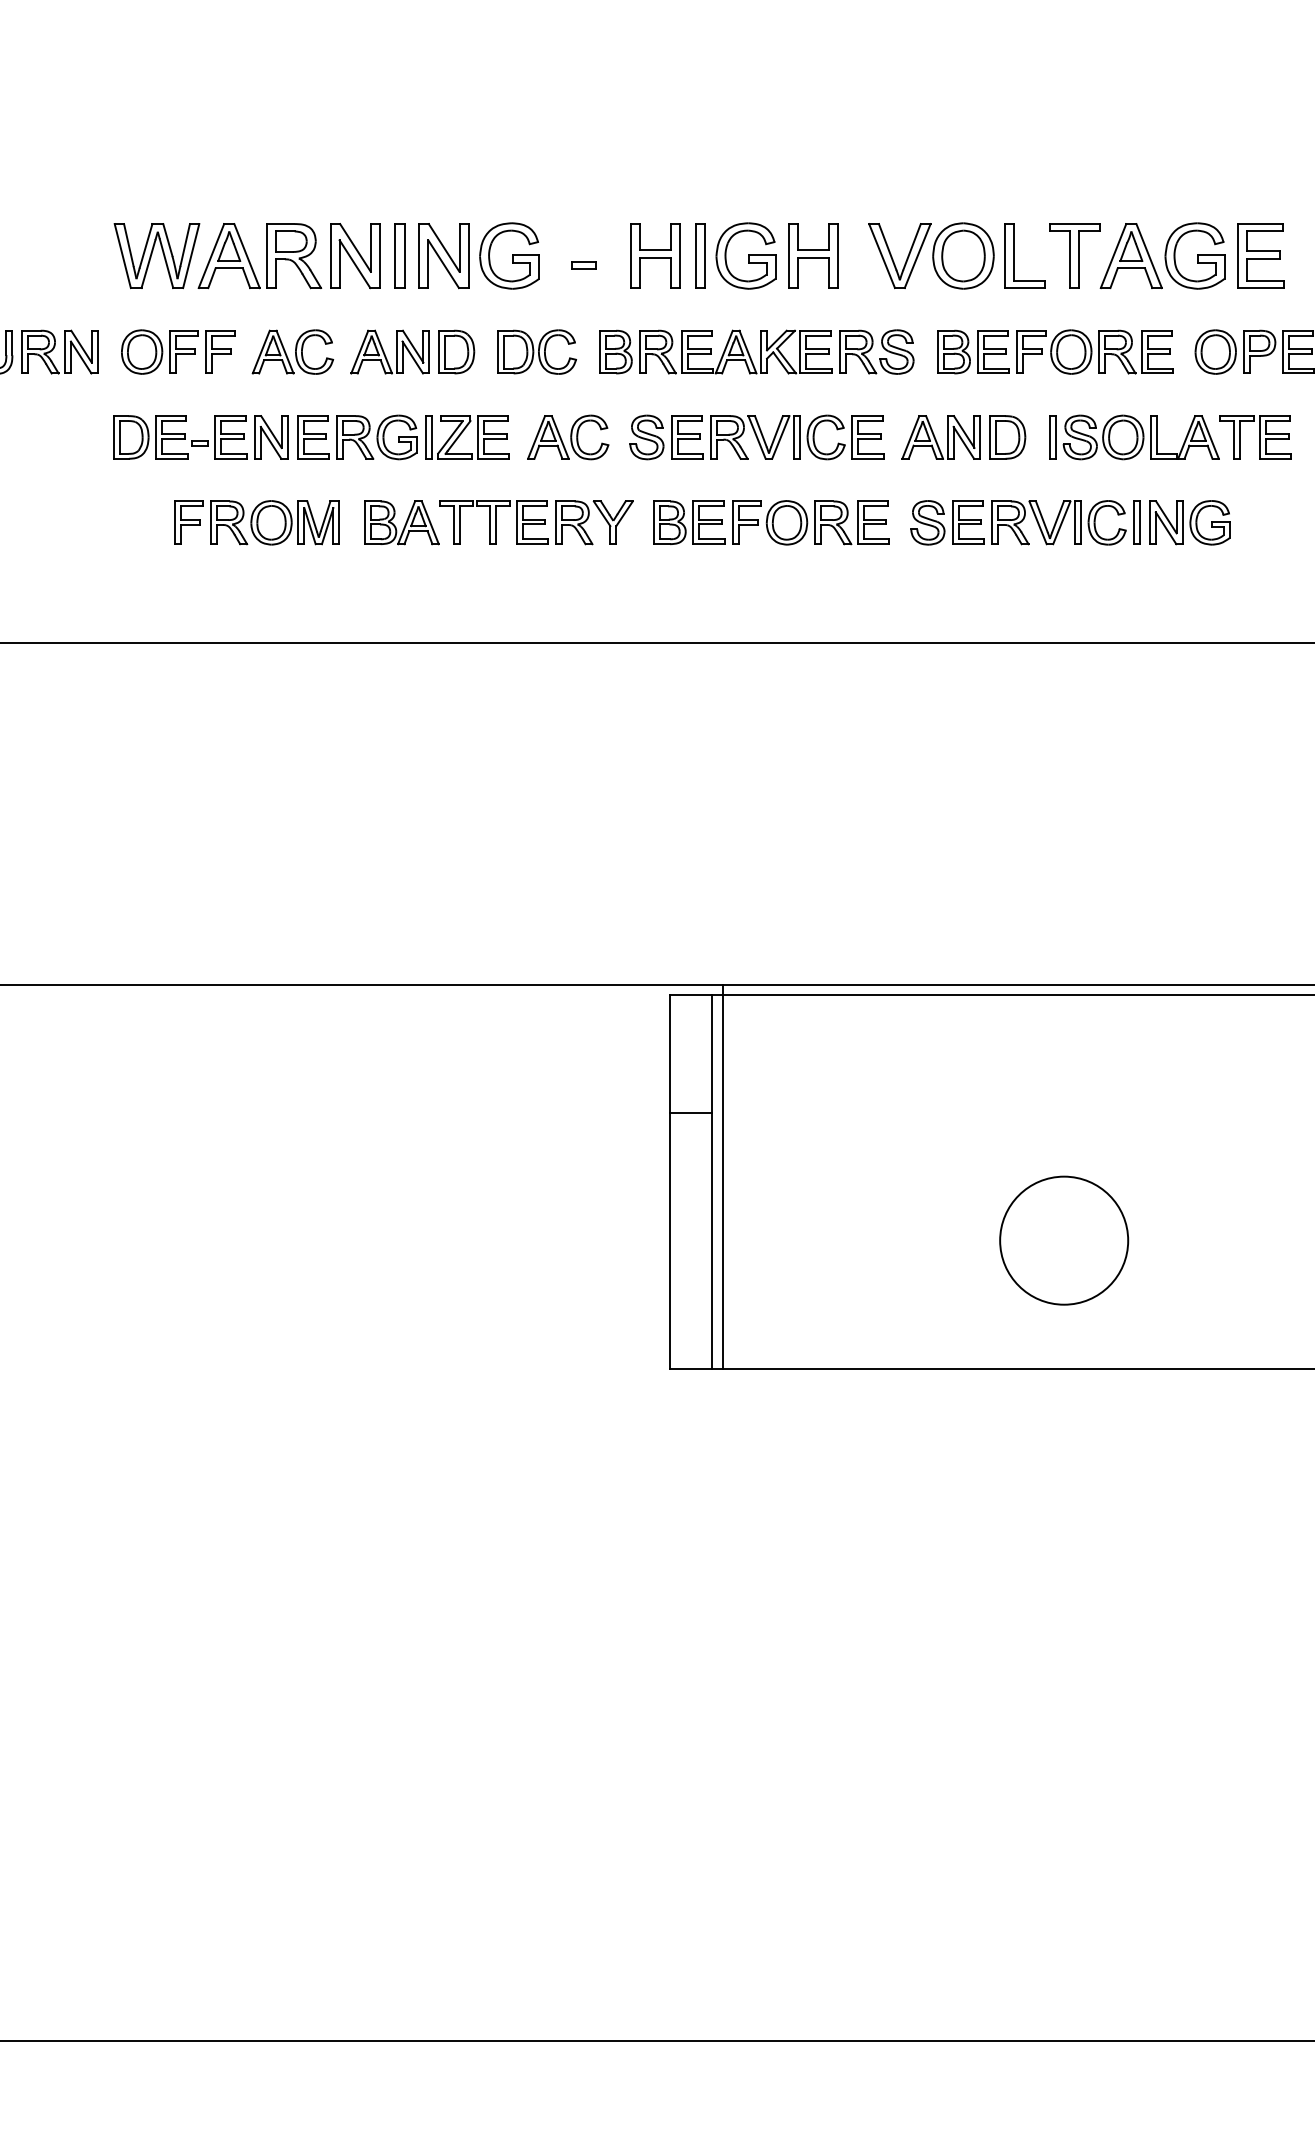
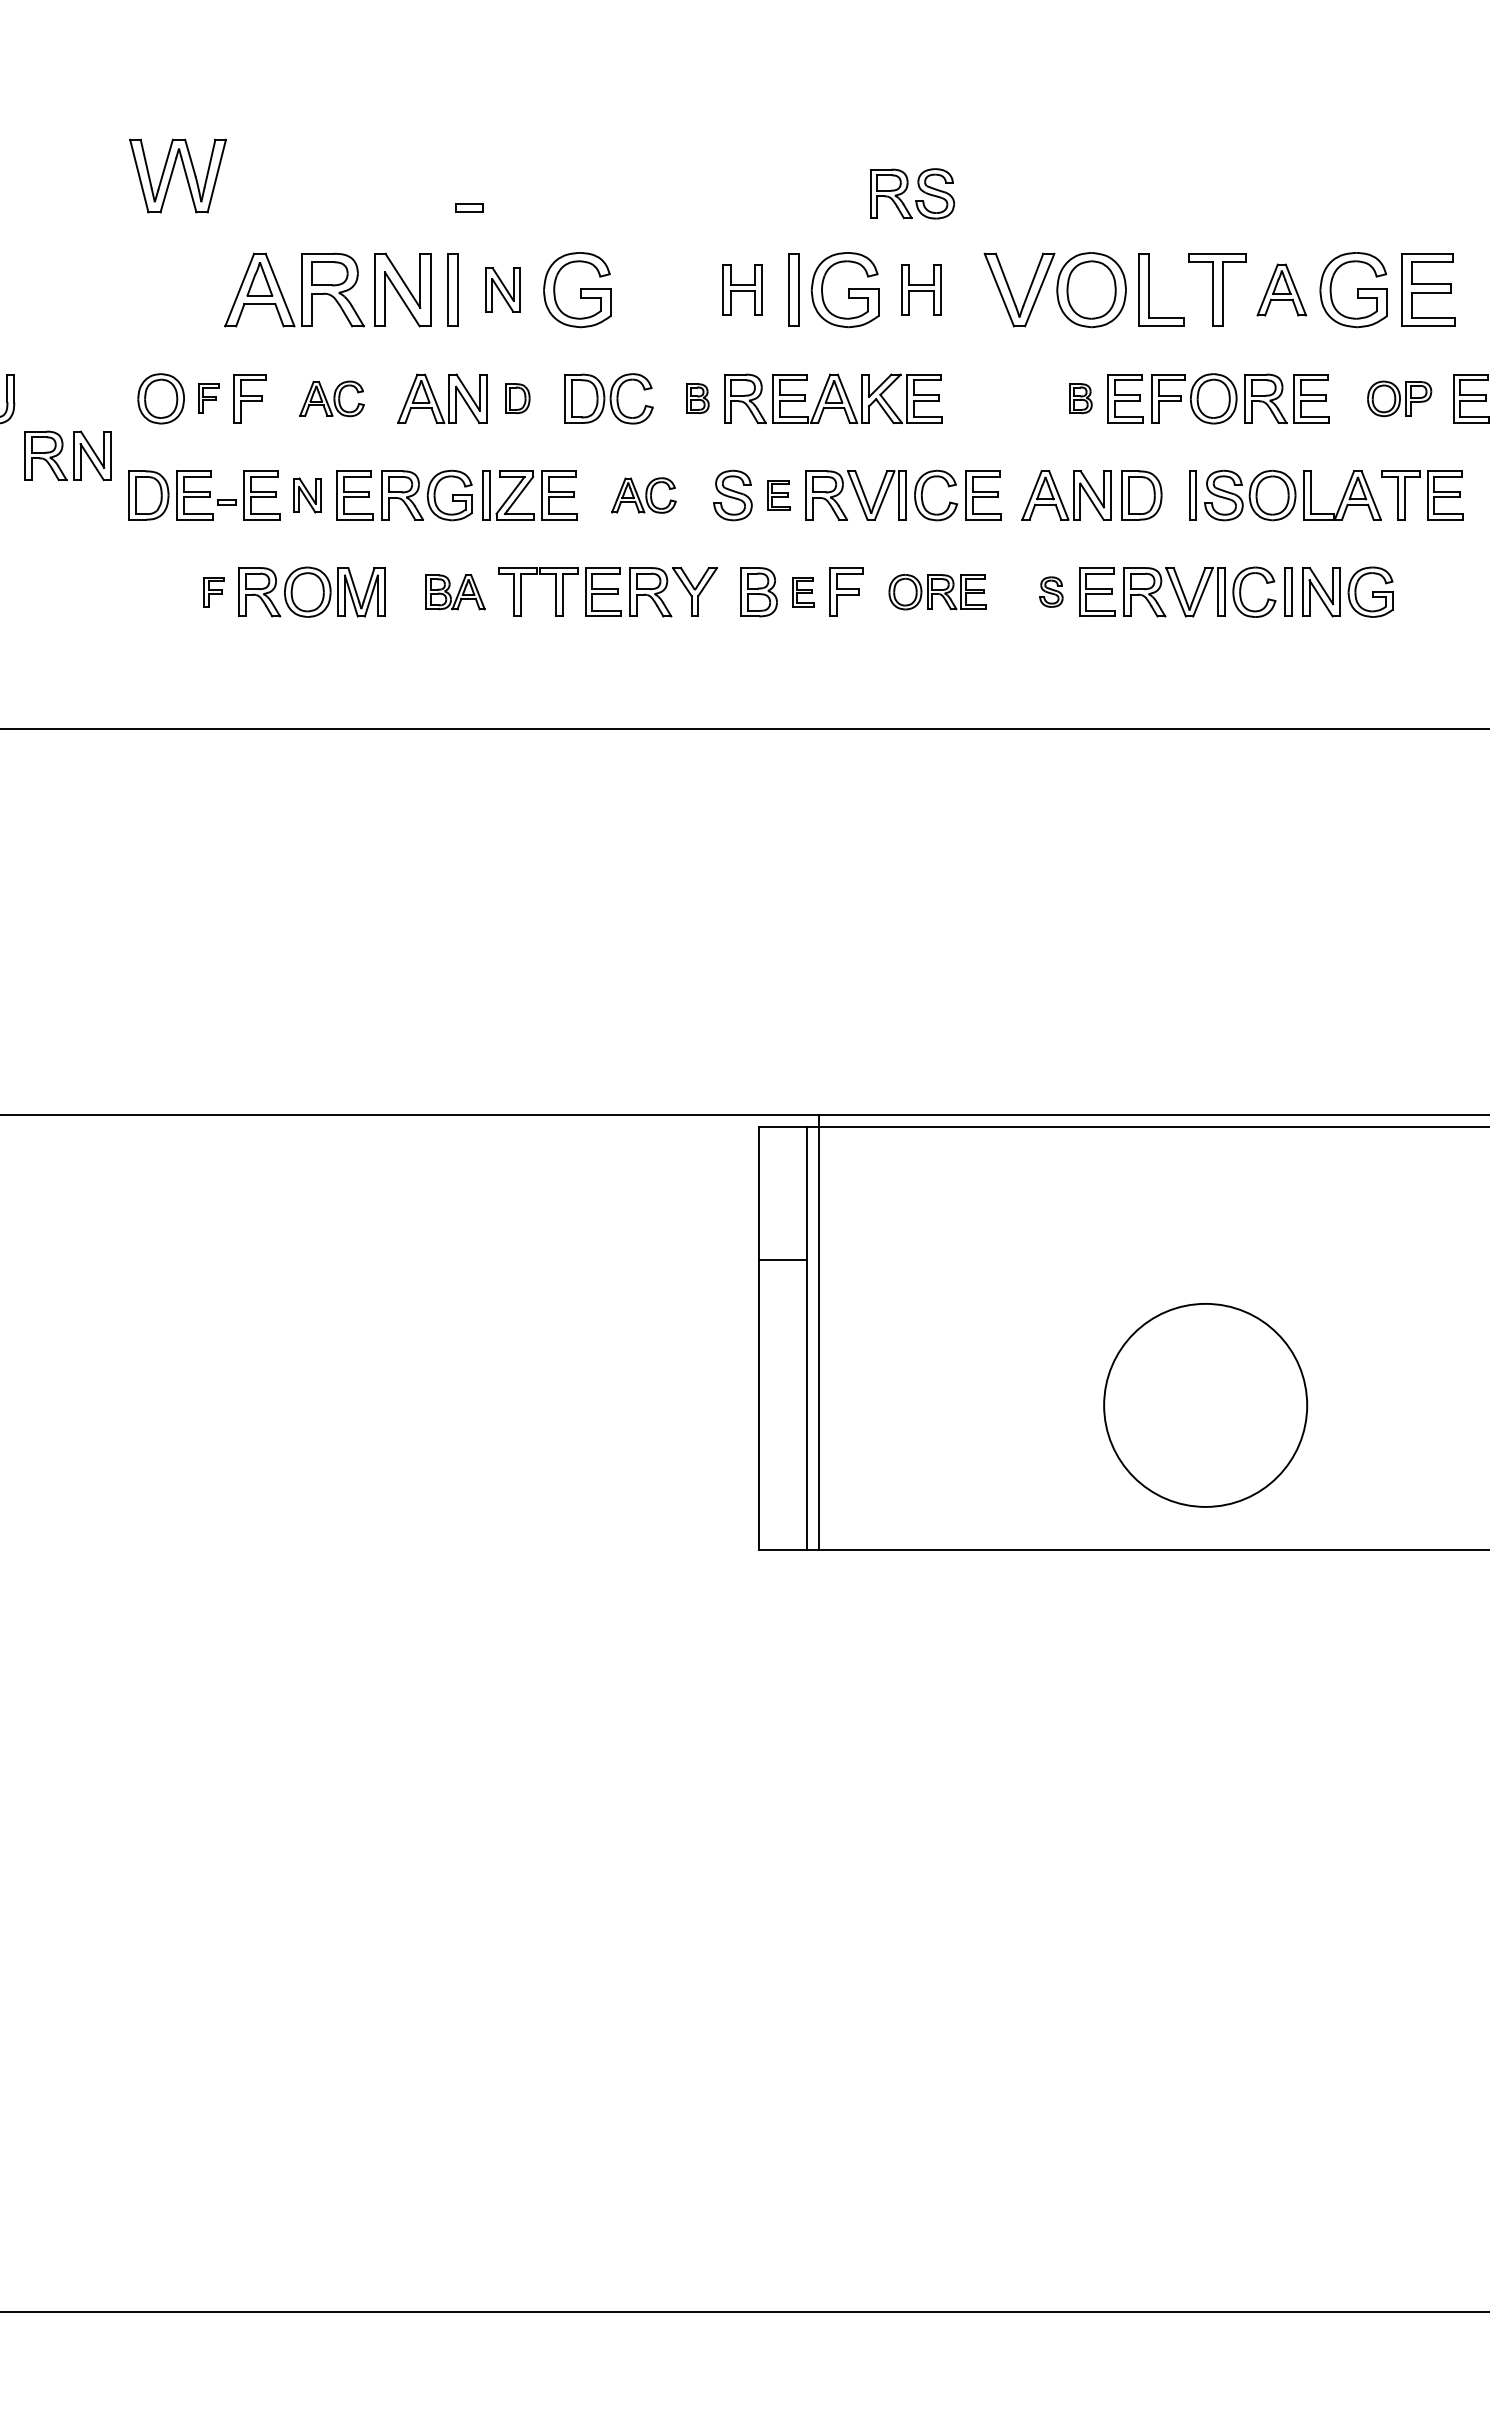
part: (156, 255) -> (177, 175), moved
part: (443, 255) -> (502, 289), size x0.6
part: (655, 255) -> (742, 289), size x0.7
part: (813, 255) -> (921, 289), size x0.7
part: (1131, 255) -> (1281, 289), size x0.7
part: (583, 265) -> (469, 207), moved
part: (871, 349) -> (906, 190), moved
part: (59, 351) -> (67, 455), moved
part: (183, 351) -> (208, 398), size x0.6
part: (292, 351) -> (331, 398), size x0.7
part: (456, 351) -> (517, 398), size x0.6
part: (615, 351) -> (697, 398), size x0.6
part: (953, 351) -> (1080, 398), size x0.6
part: (1235, 351) -> (1399, 398), size x0.7
part: (271, 437) -> (307, 495), size x0.7
part: (567, 437) -> (643, 495), size x0.7
part: (687, 437) -> (778, 495), size x0.6
part: (188, 522) -> (213, 591), size x0.6
part: (709, 522) -> (803, 591), size x0.6
part: (827, 522) -> (937, 591), size x0.7
part: (928, 522) -> (1051, 591), size x0.6
part: (401, 523) -> (455, 592), size x0.7
circle: (1064, 1239) -> (1205, 1404), size x1.4

